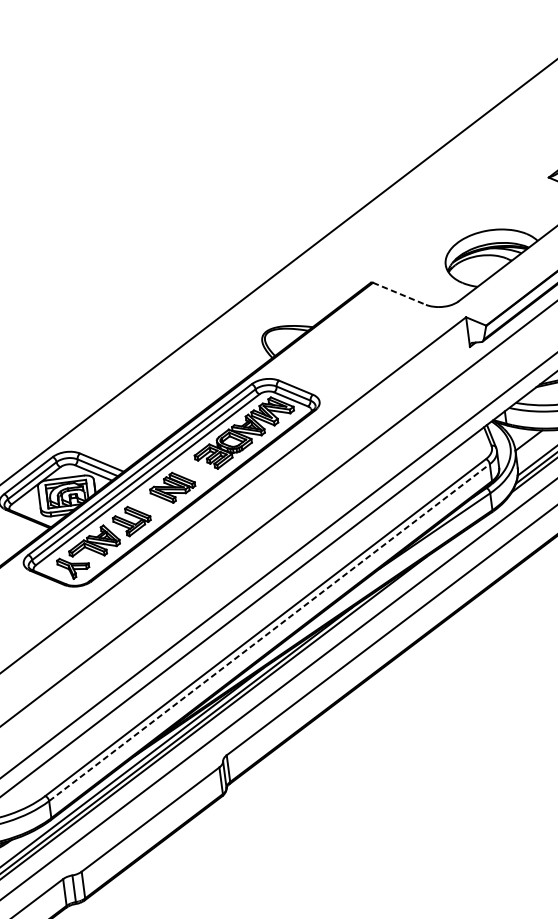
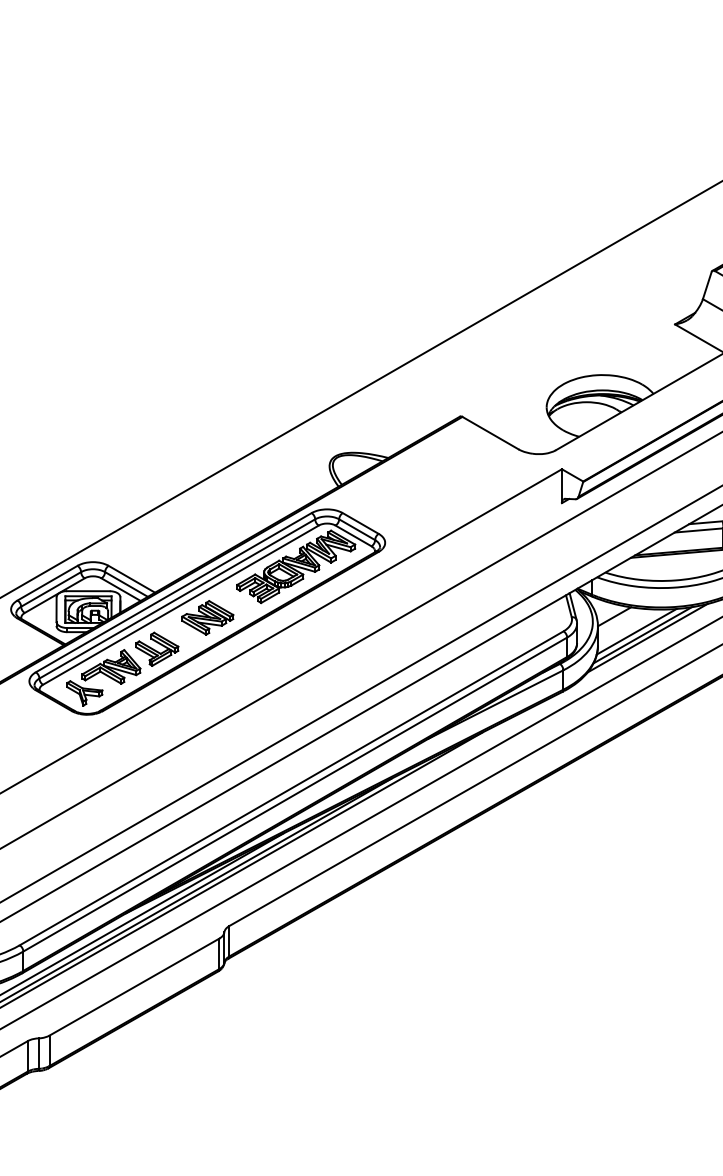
line: (400, 294) -> (491, 433), dashed -> solid
line: (269, 632) -> (295, 794), dashed -> solid

